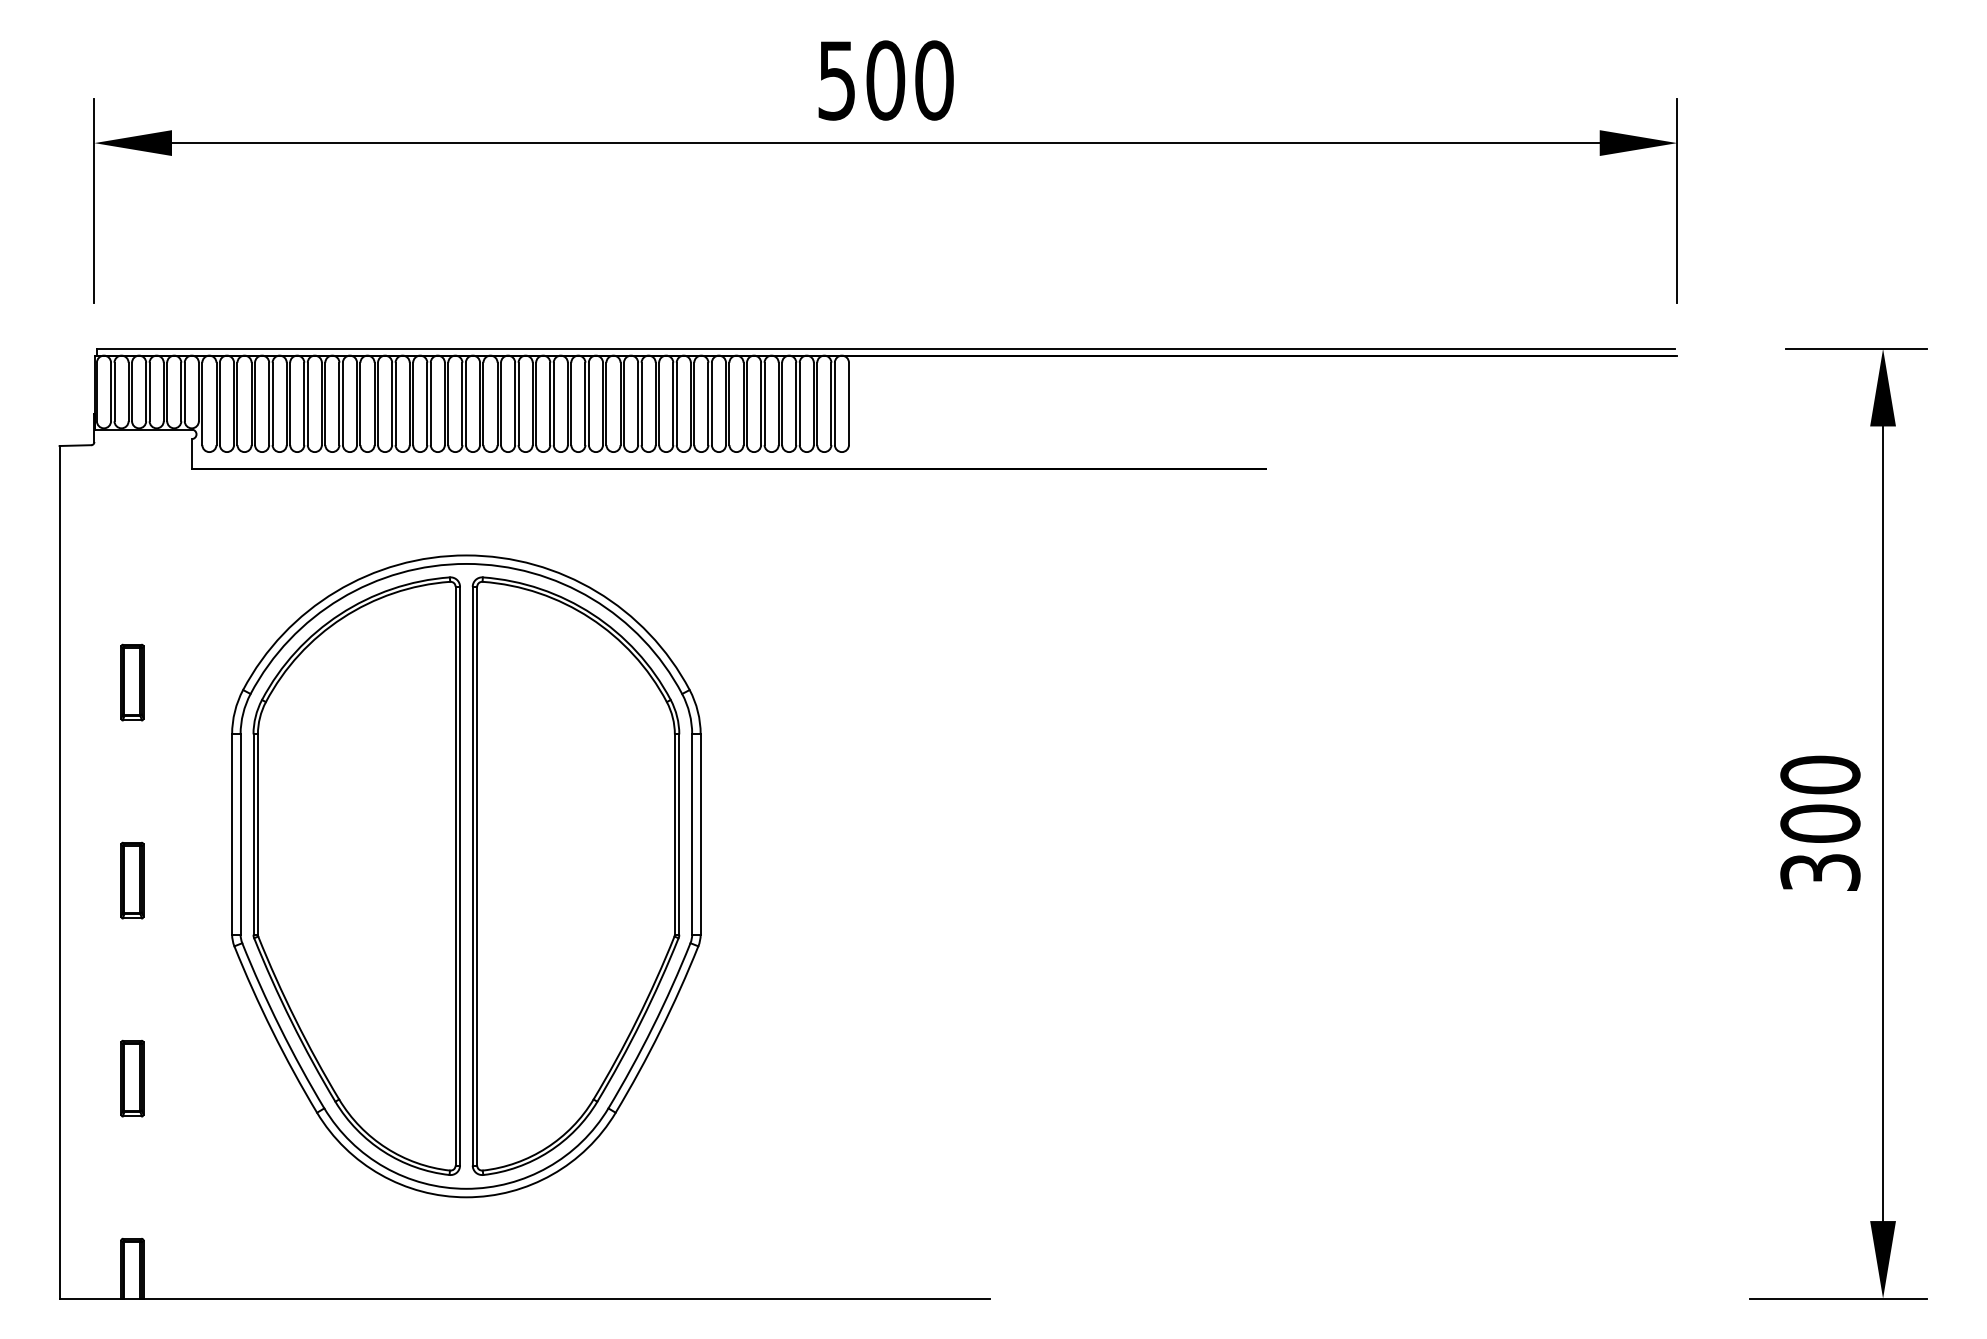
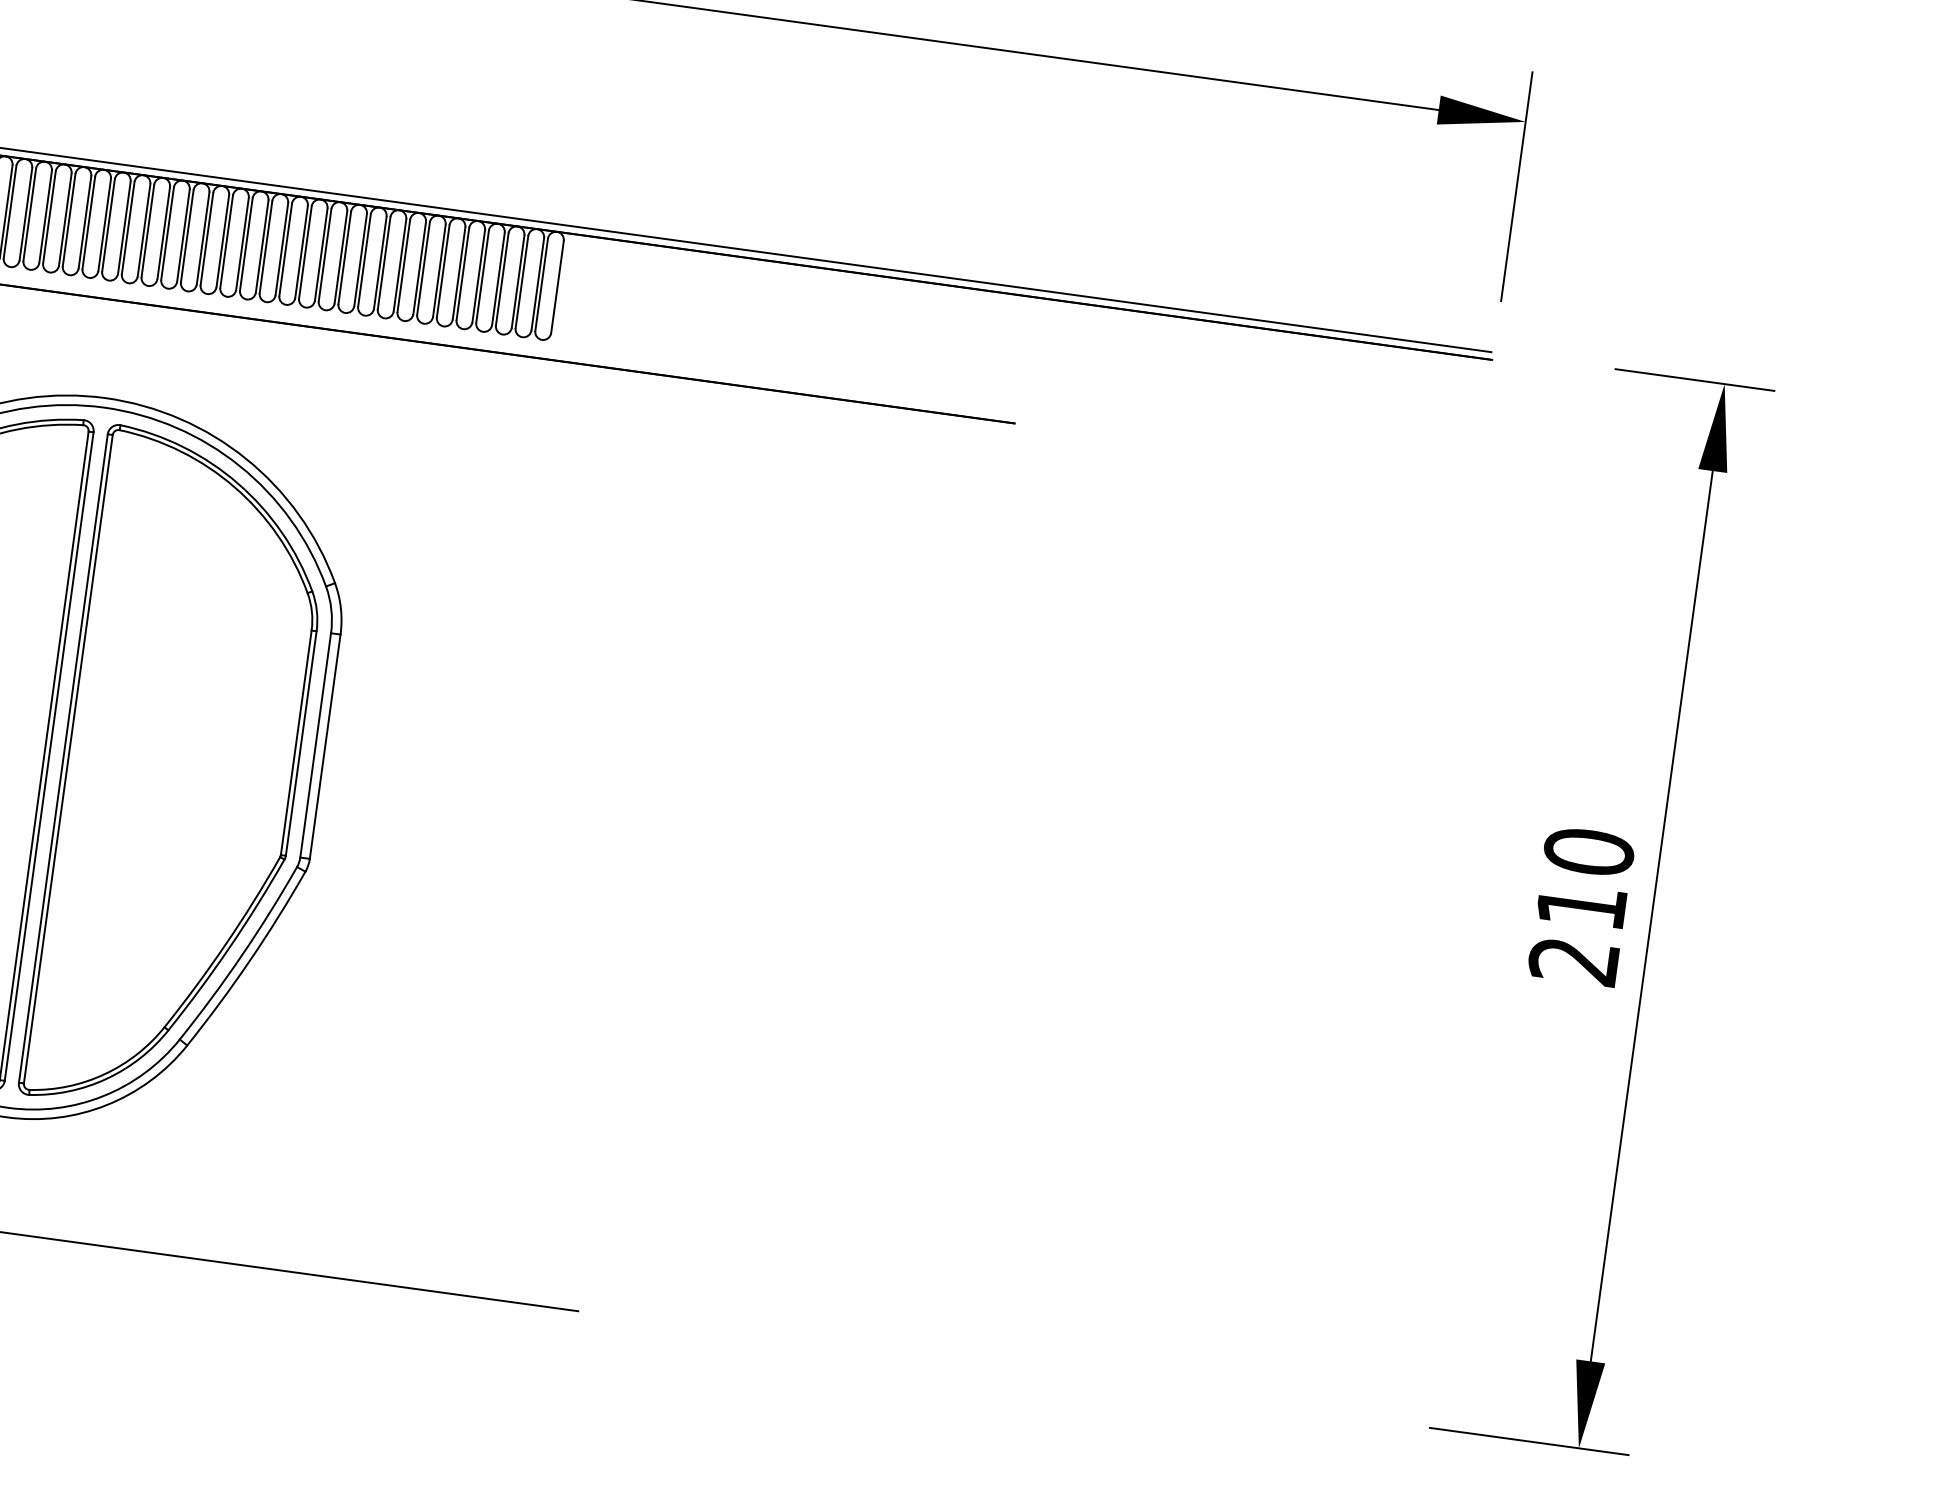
text: (1820, 847) -> (1577, 933), 300 -> 210

